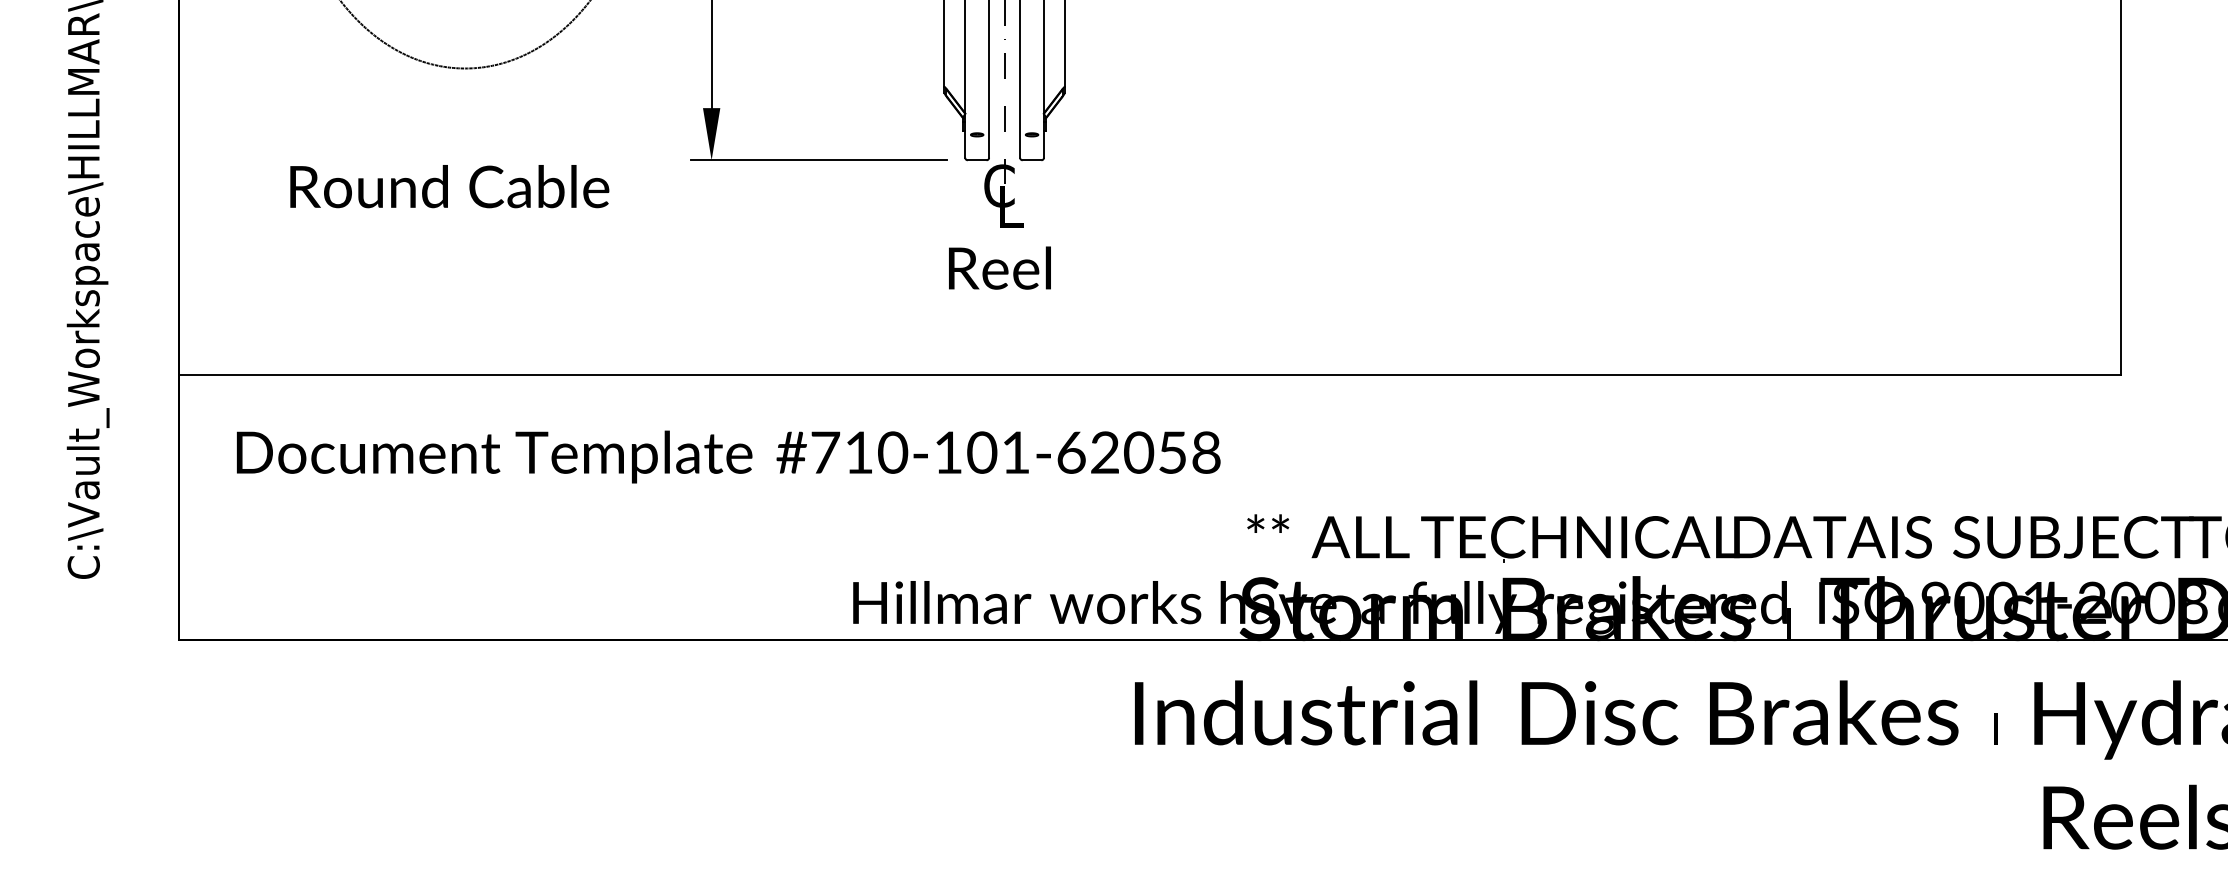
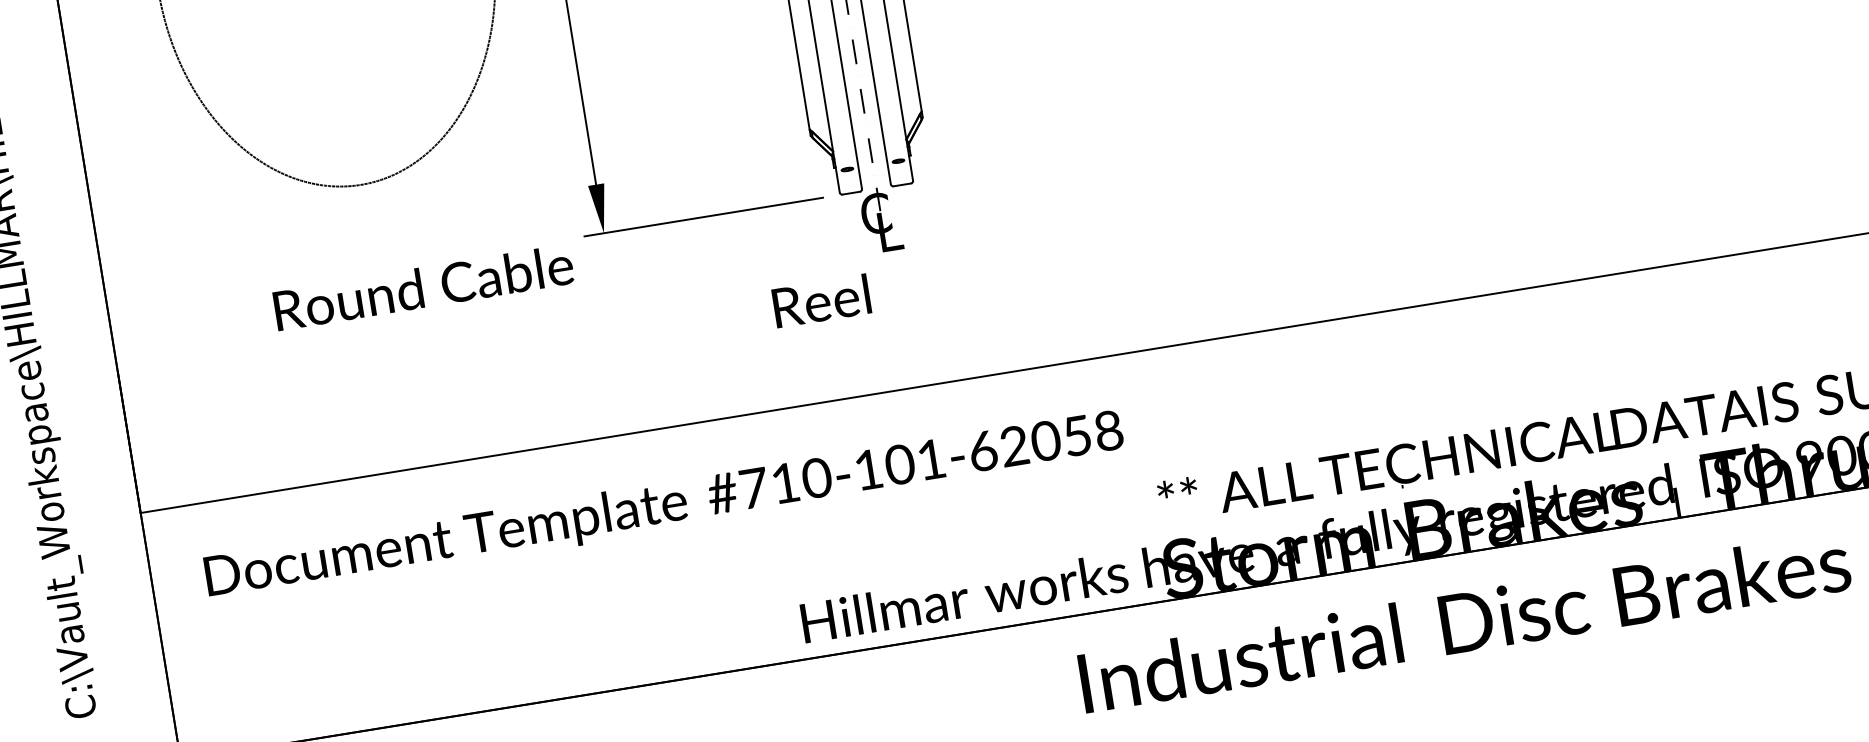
text: (449, 186) -> (423, 287), moved
text: (999, 267) -> (821, 300), moved

